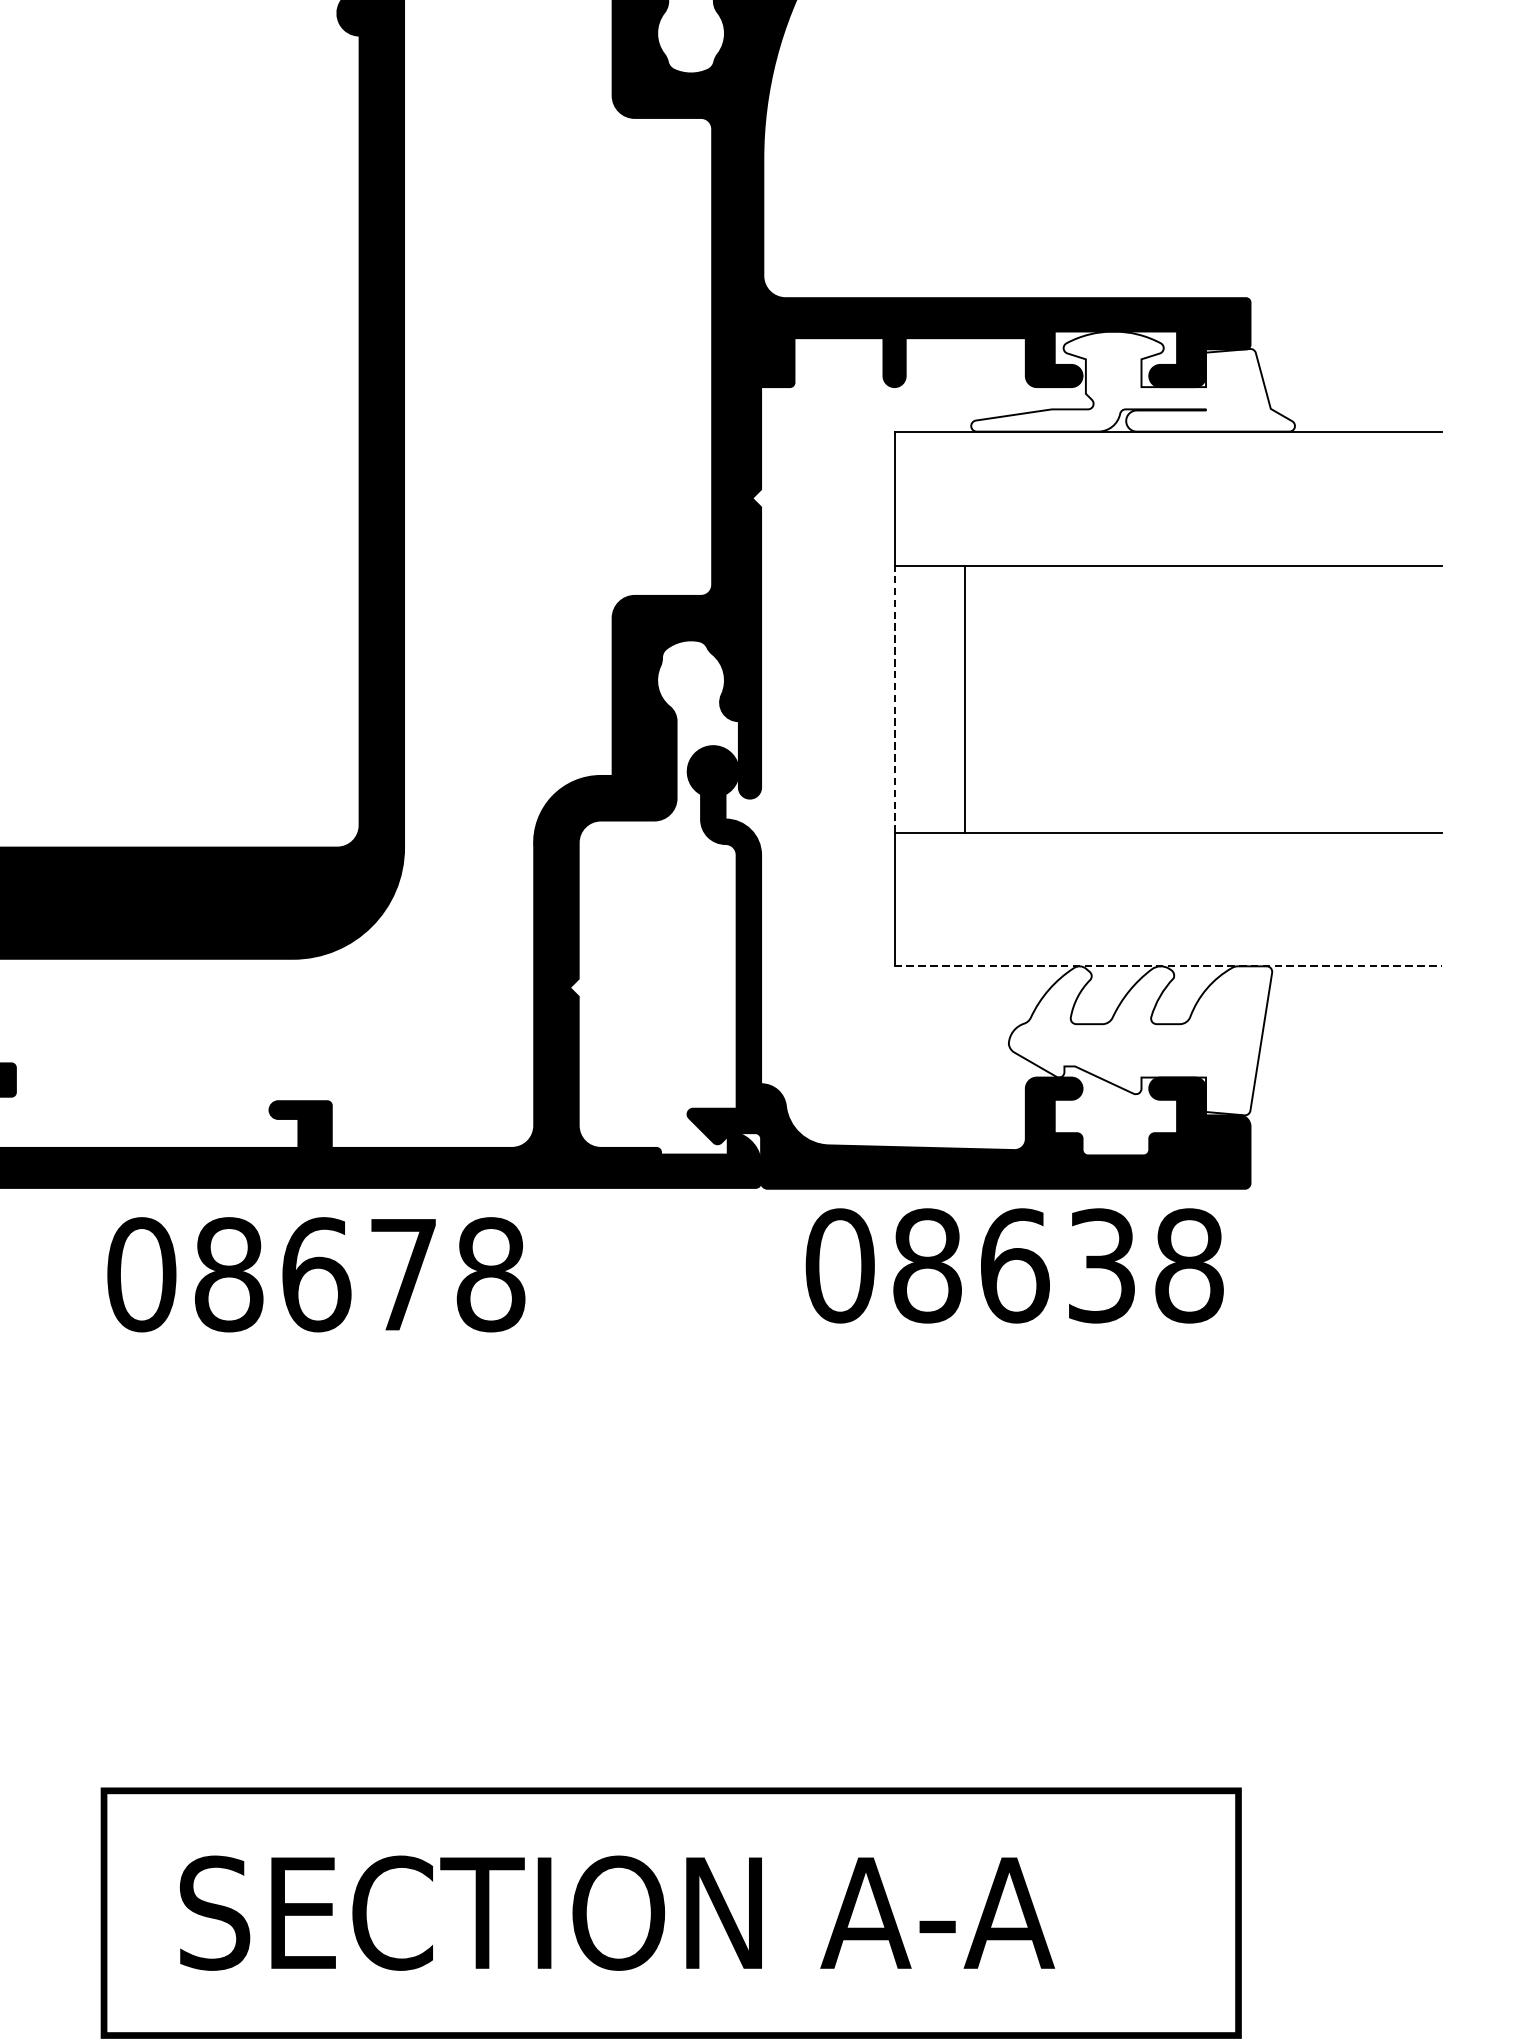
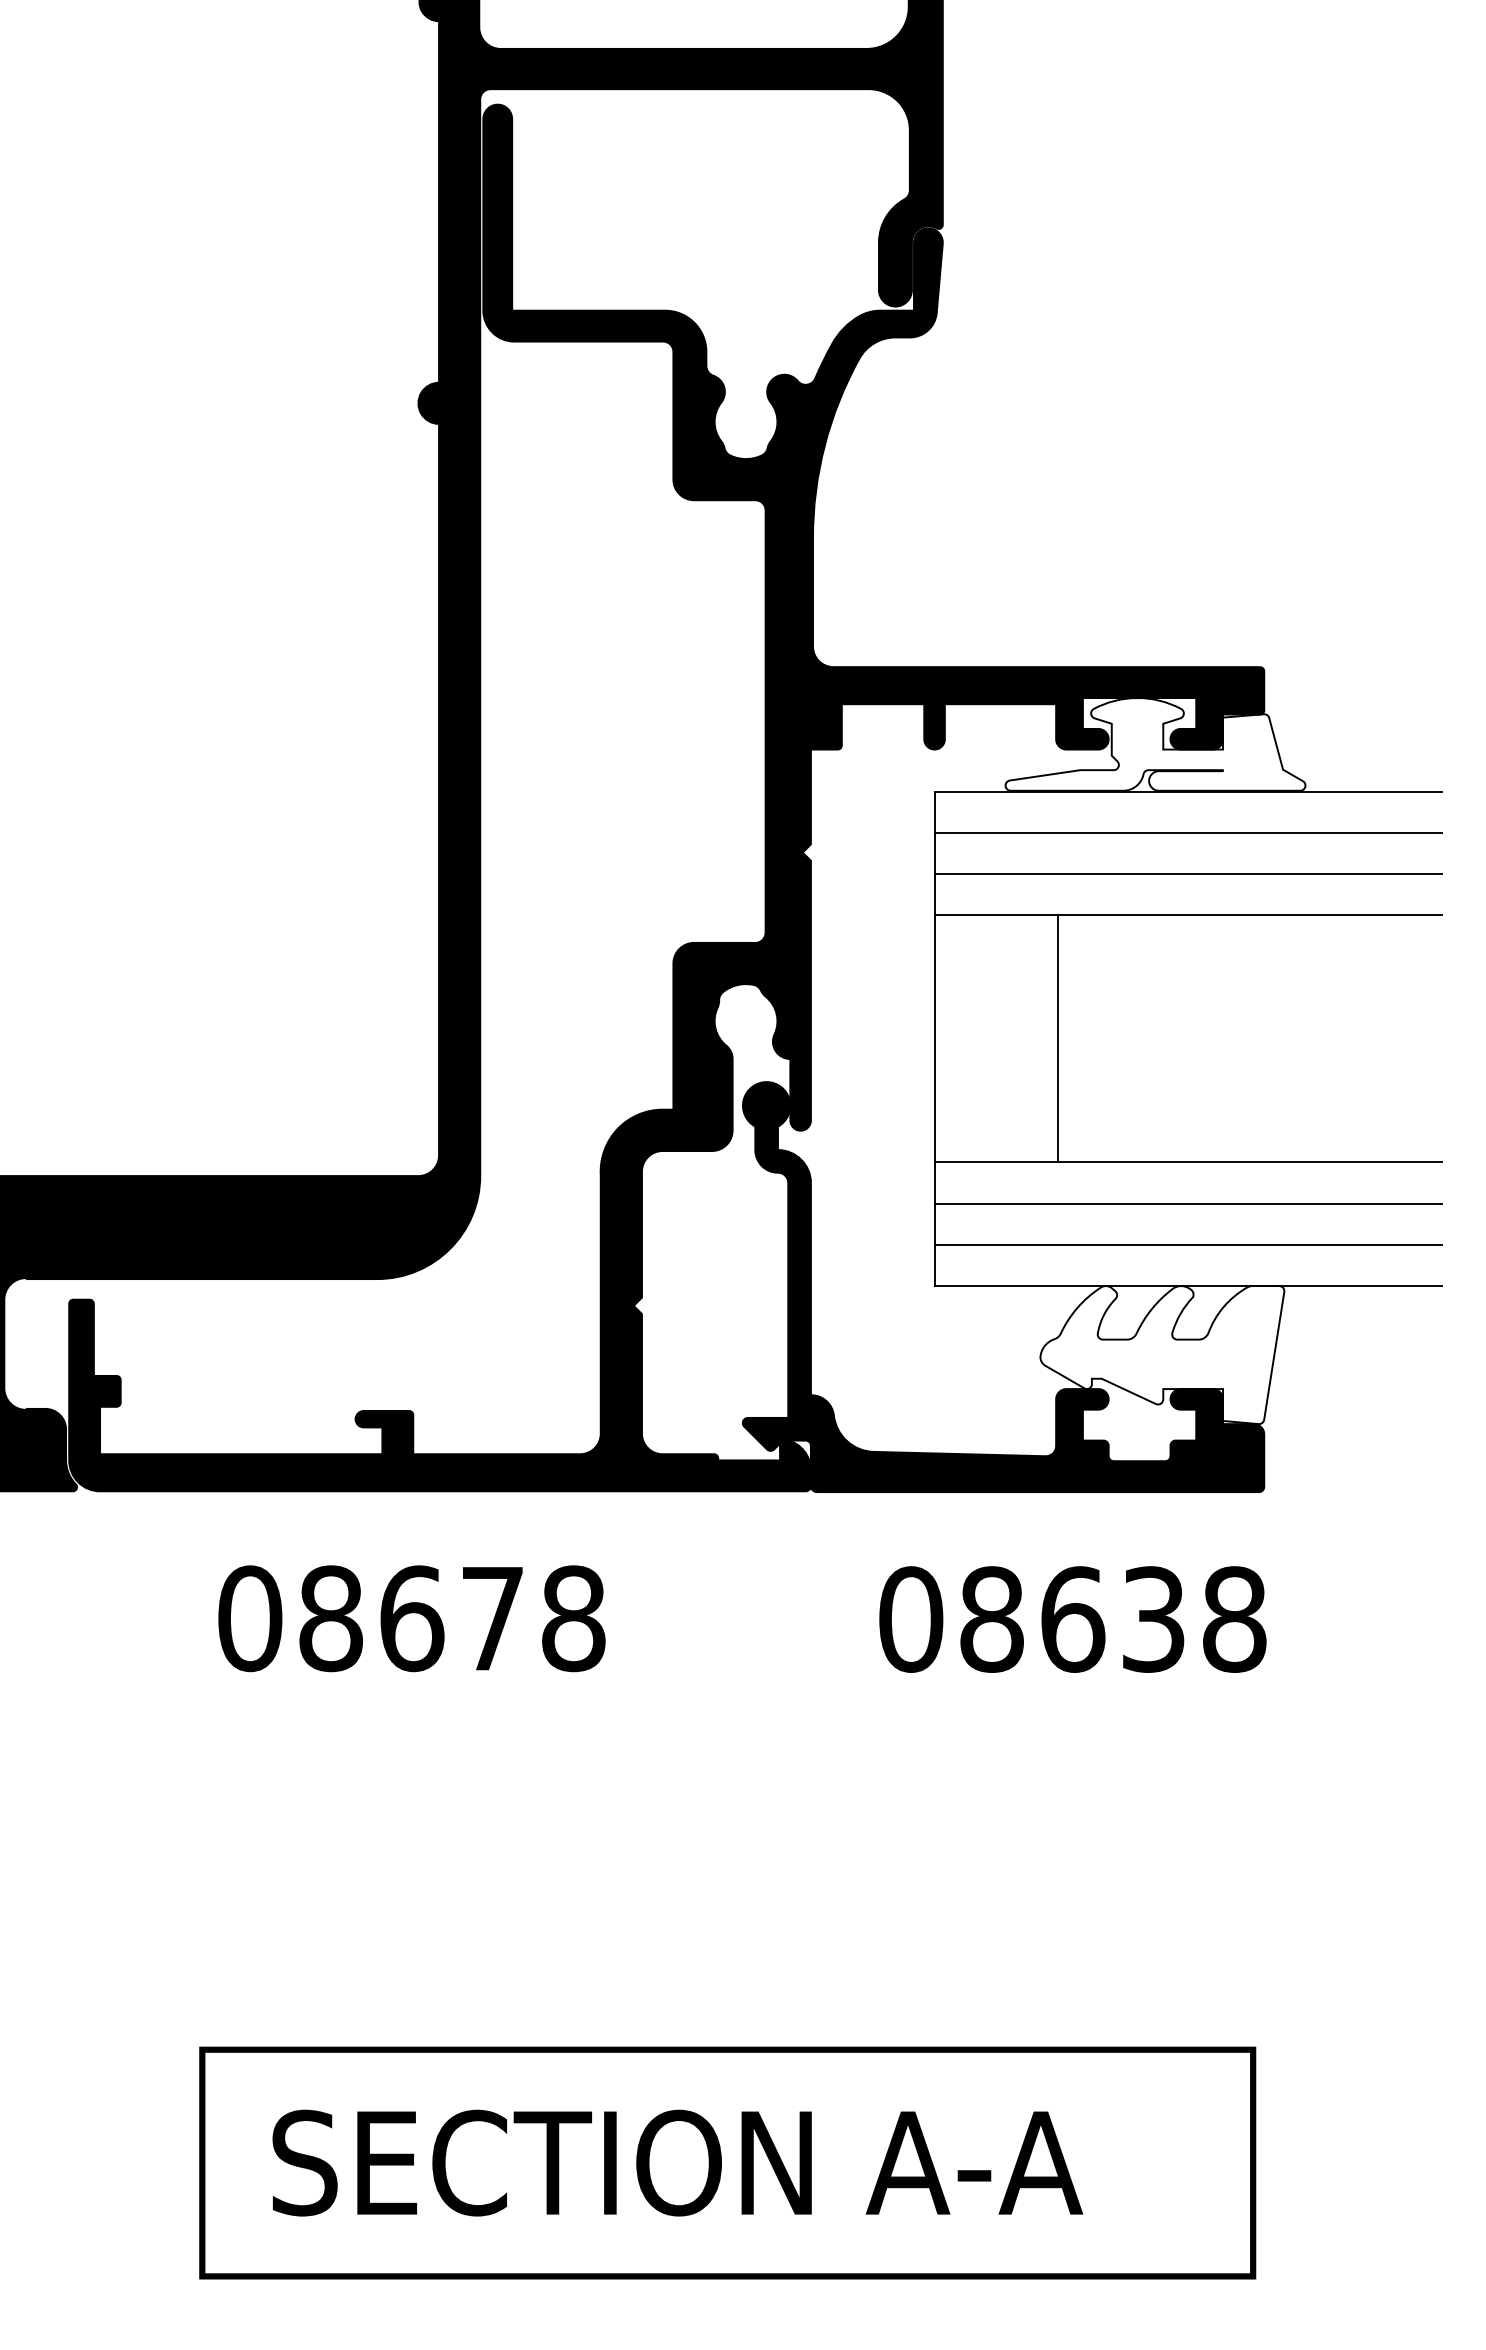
line: (1167, 476) -> (1187, 832), added
line: (1167, 520) -> (1187, 873), added
line: (894, 699) -> (934, 1038), dashed -> solid
line: (965, 699) -> (1058, 1038), moved
line: (1167, 877) -> (1187, 1203), added
line: (1167, 921) -> (1187, 1244), added
line: (1168, 966) -> (1188, 1286), dashed -> solid
text: (1014, 1265) -> (1072, 1619), moved
text: (315, 1274) -> (411, 1618), moved

